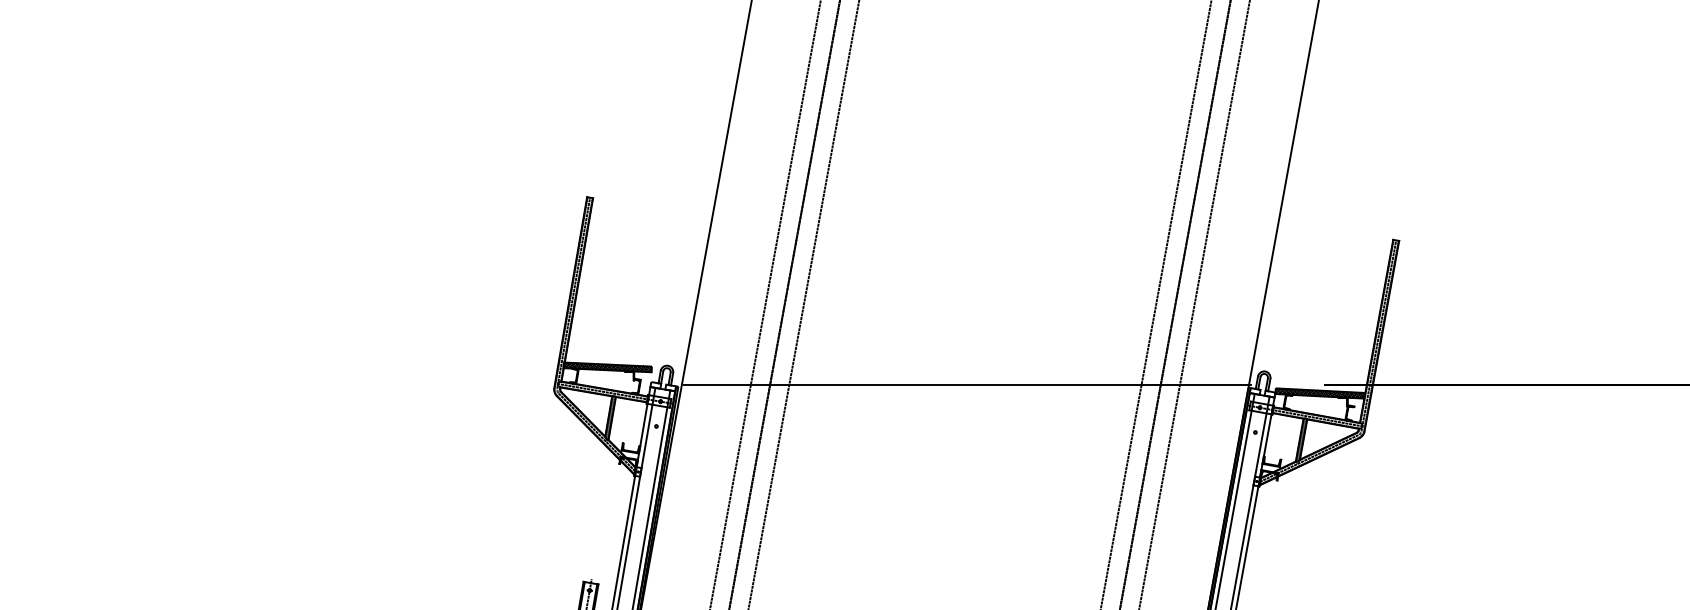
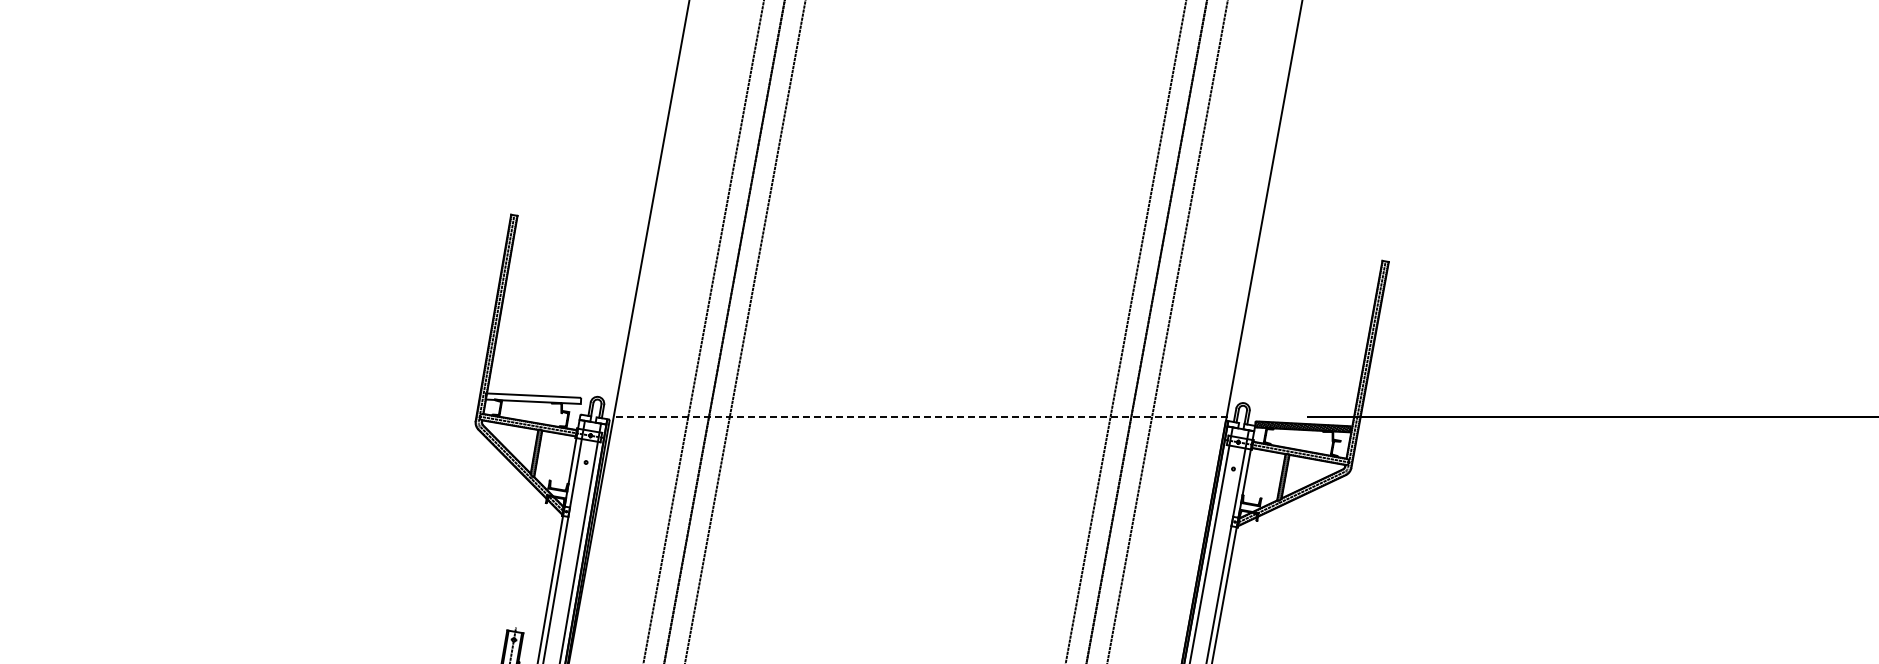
hatch: (607, 367) -> (533, 398), removed
line: (968, 384) -> (923, 417), solid -> dashed

